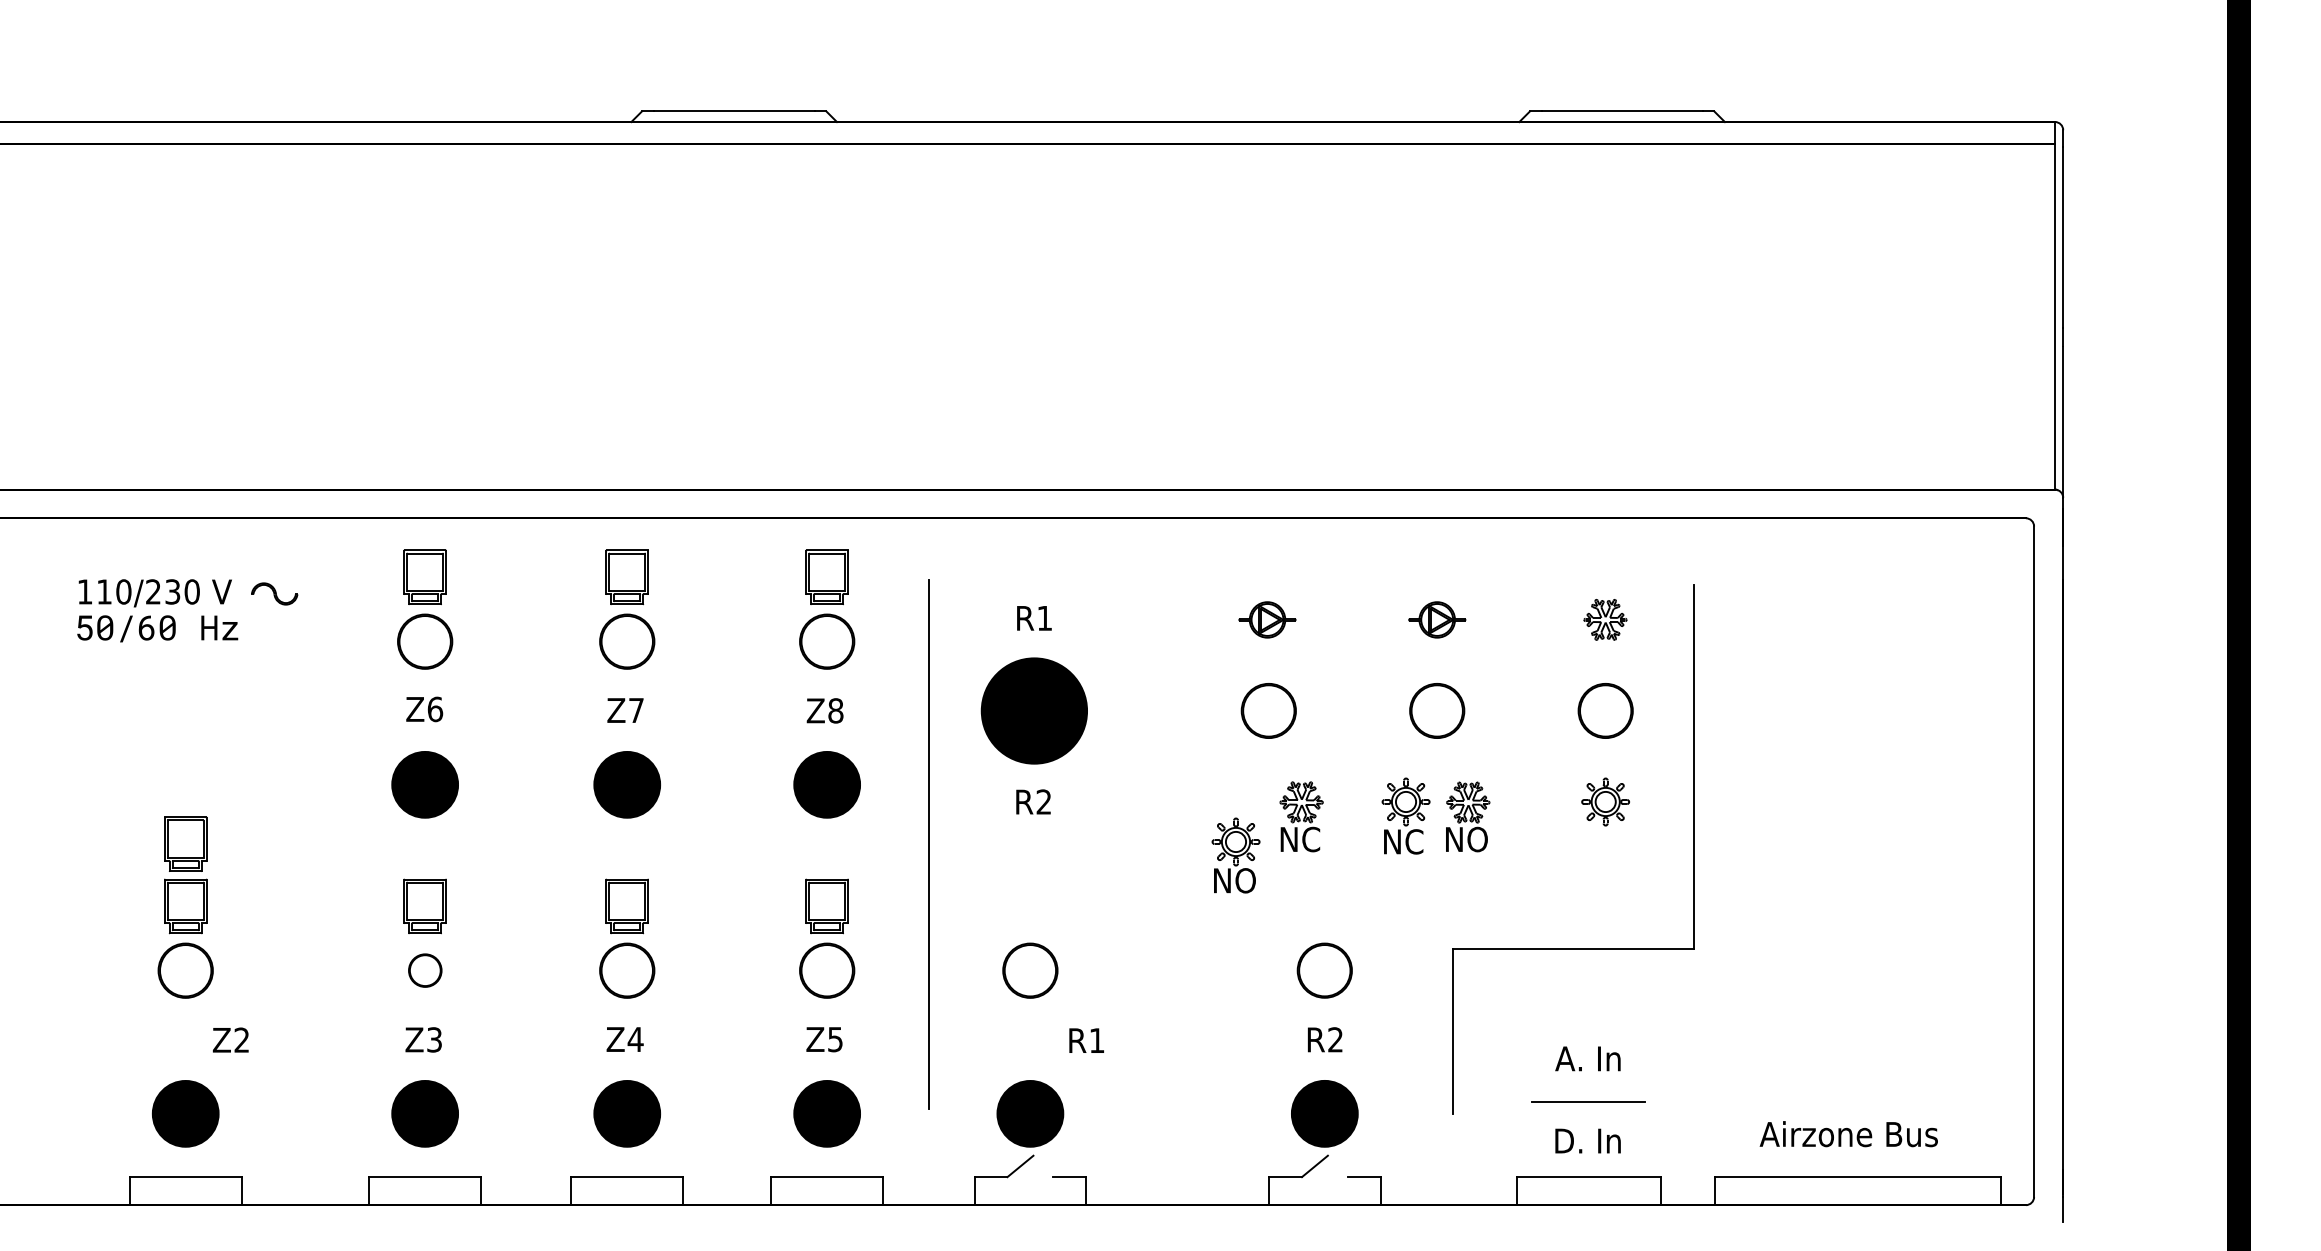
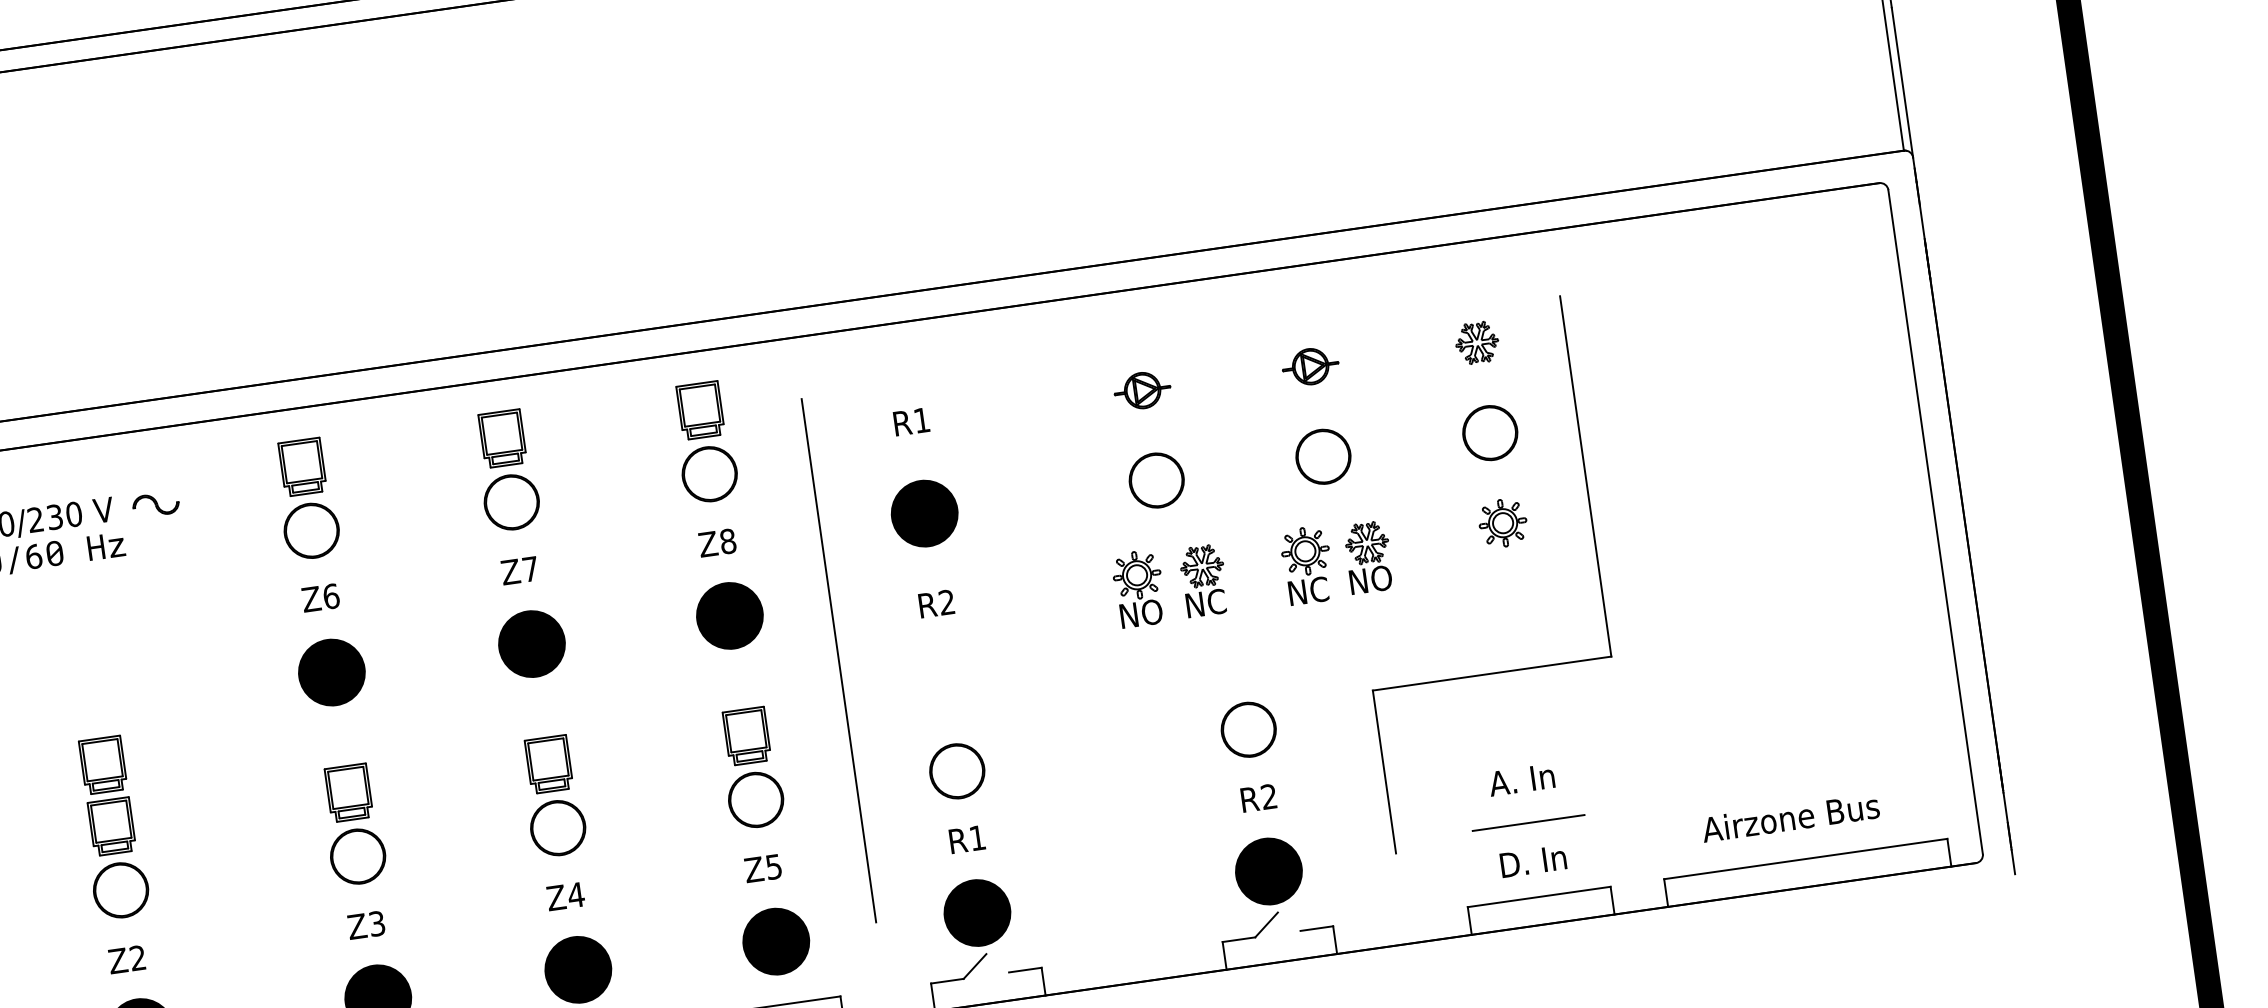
part: (1034, 710) -> (924, 513), size x0.62
part: (1235, 855) -> (1138, 588), moved
part: (425, 970) -> (358, 856), size x1.67
text: (230, 1039) -> (126, 959), moved
text: (1086, 1040) -> (967, 839), moved

